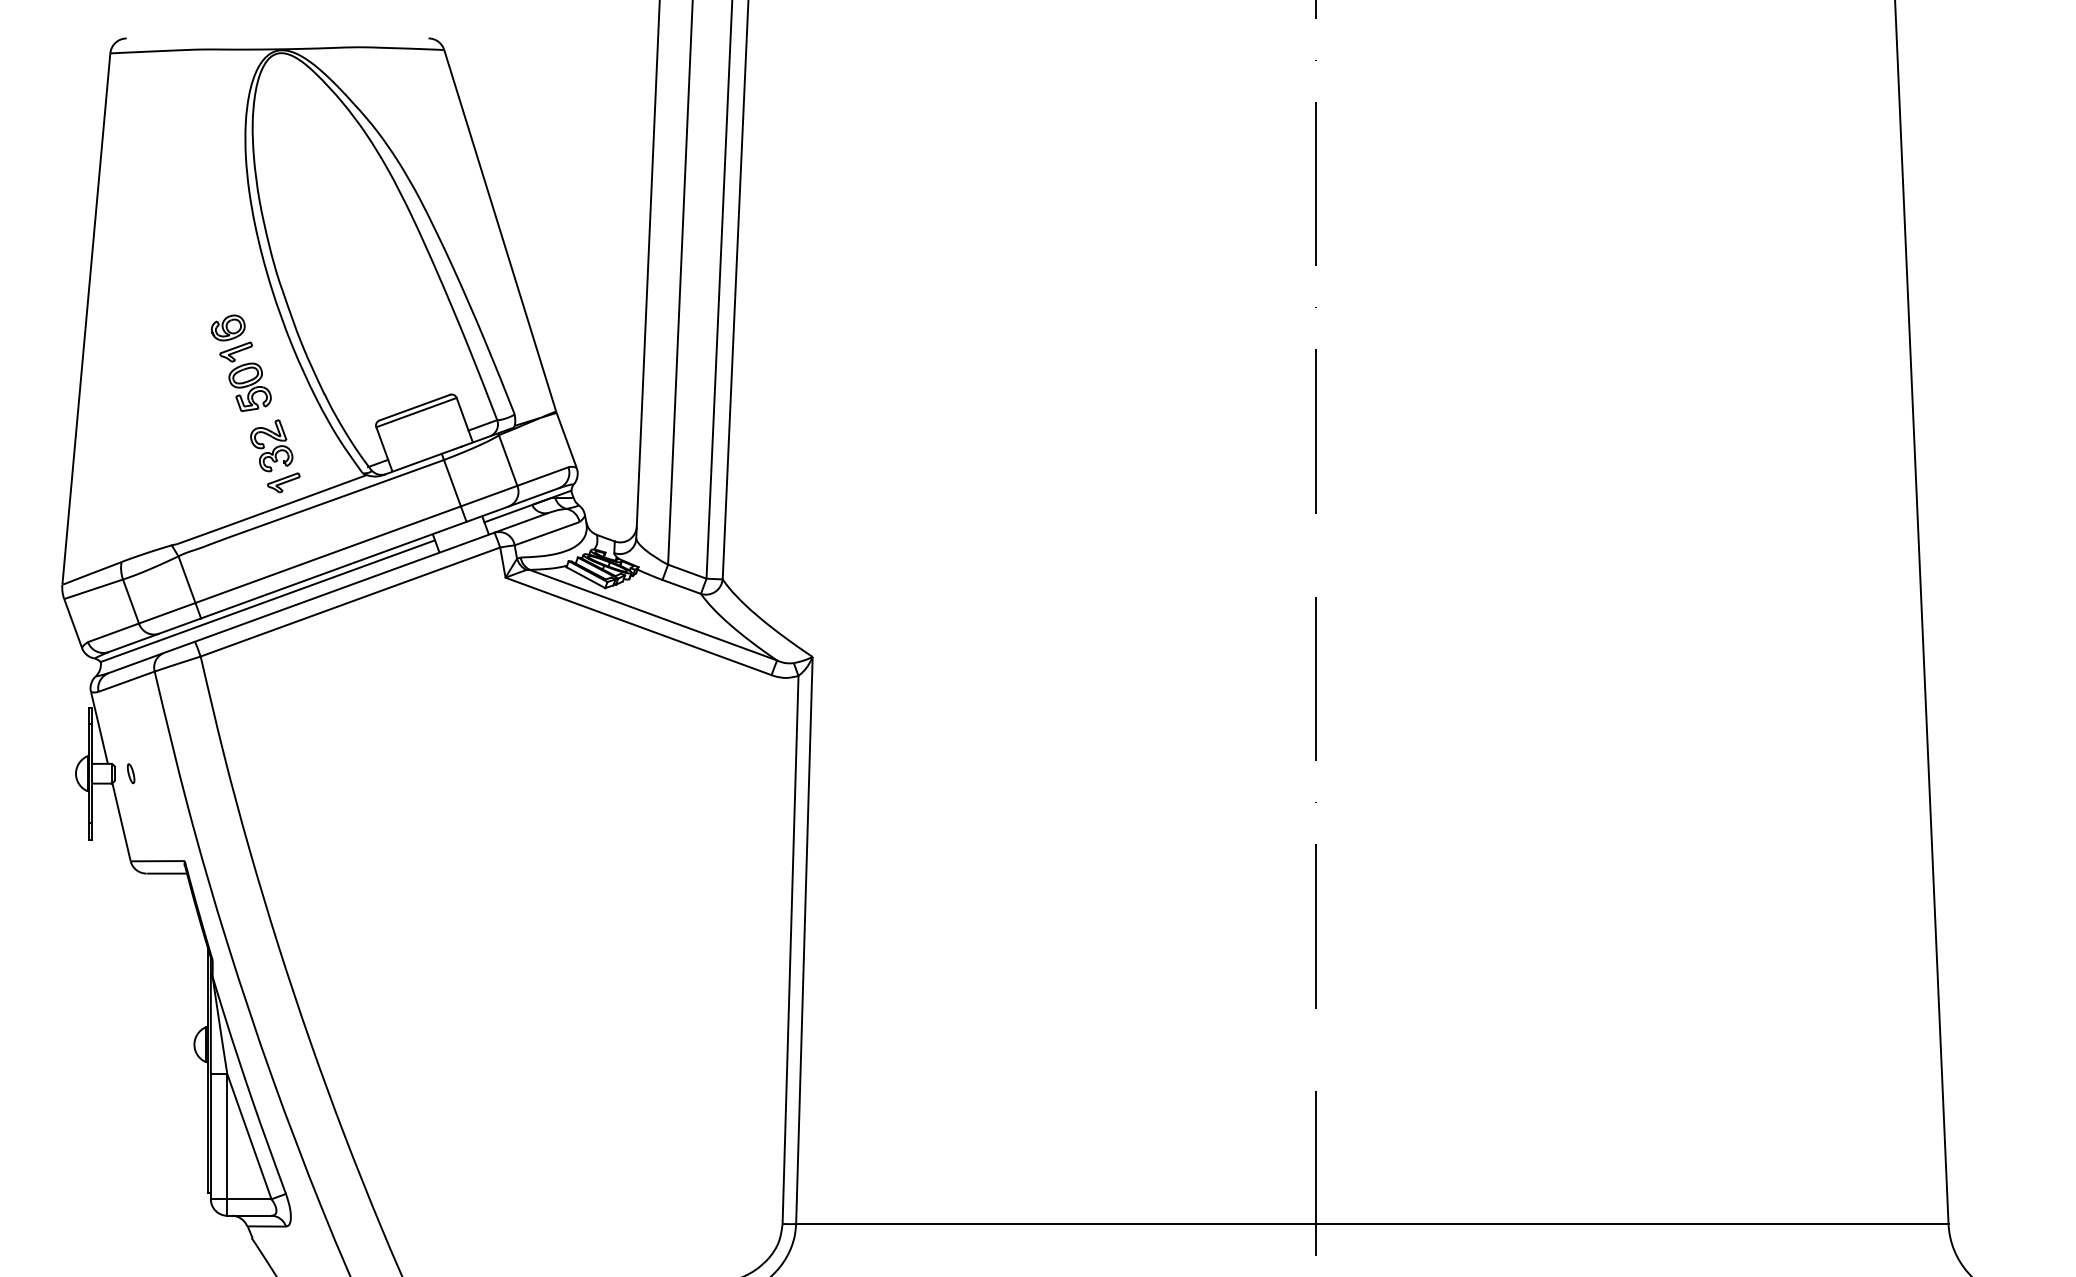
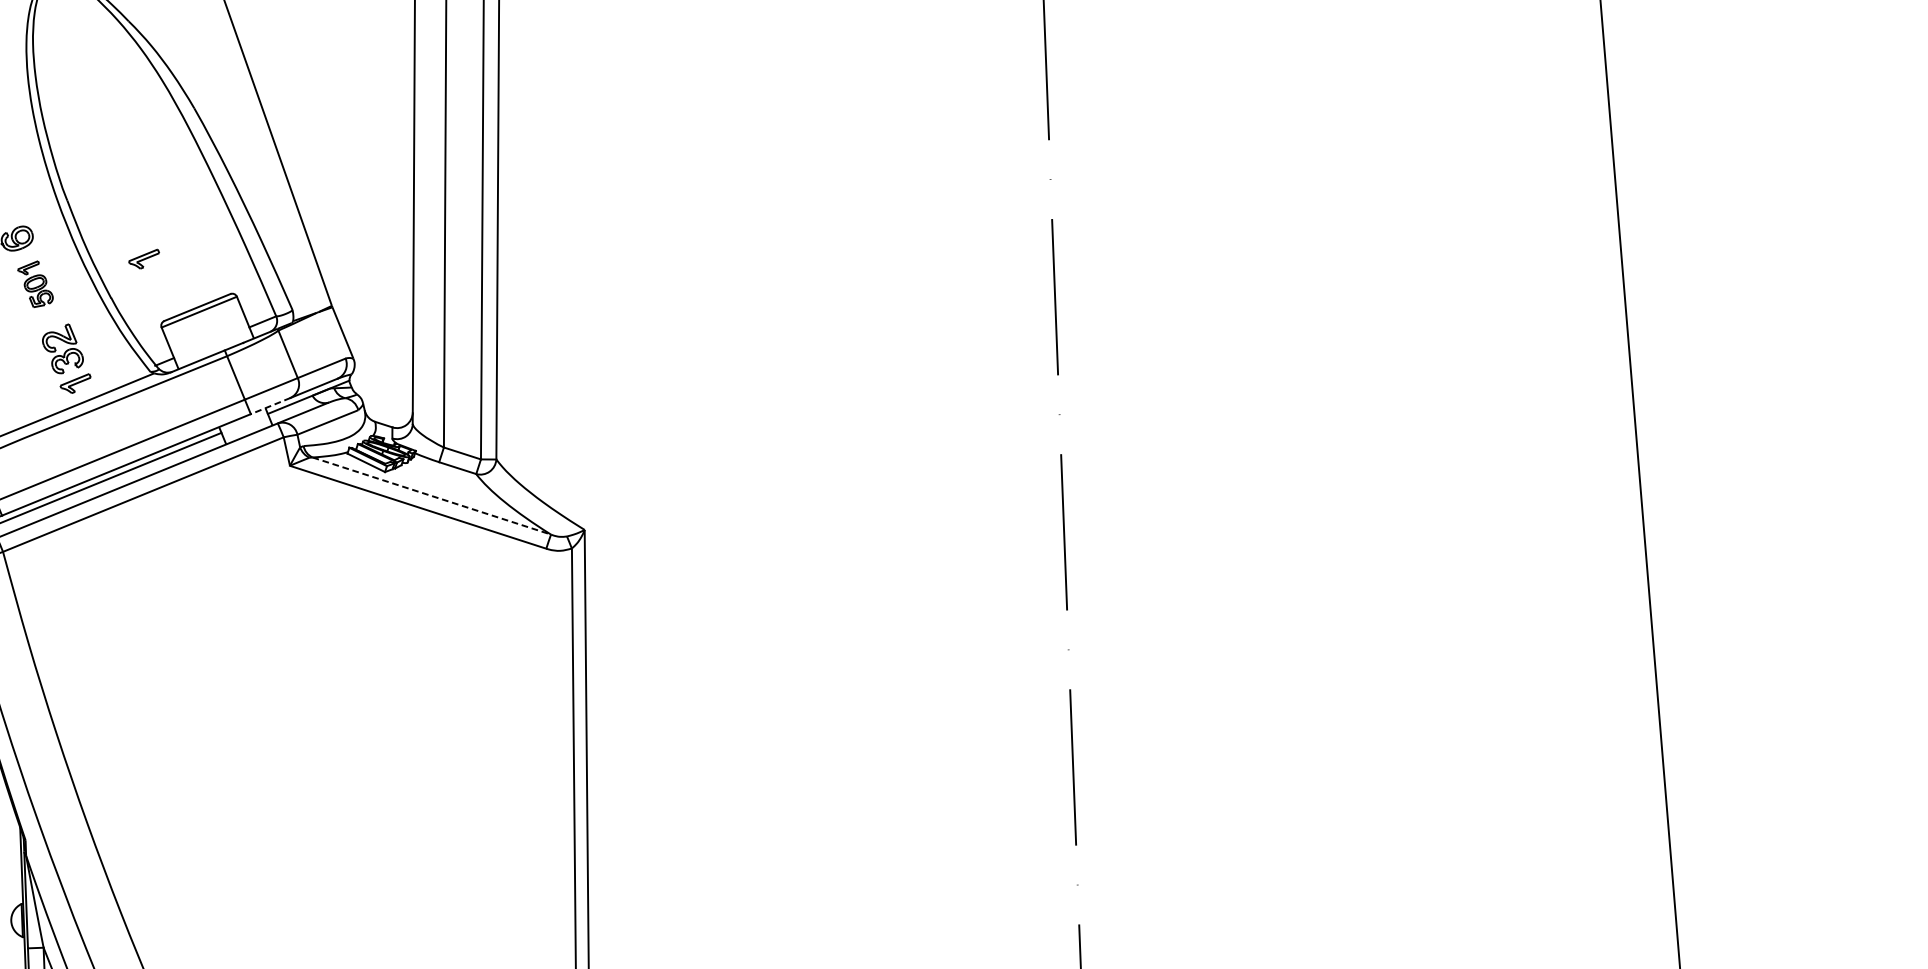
part: (360, 354) -> (143, 258), added
part: (245, 376) -> (35, 284), size x0.7
line: (487, 514) -> (270, 406), solid -> dashed
line: (653, 615) -> (431, 496), solid -> dashed

